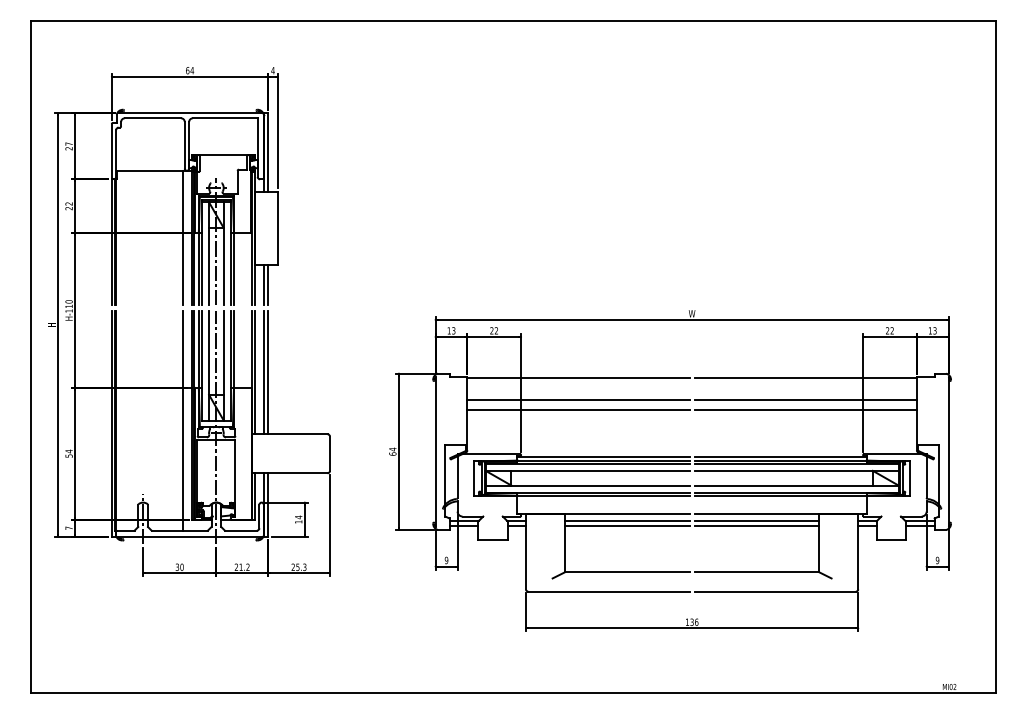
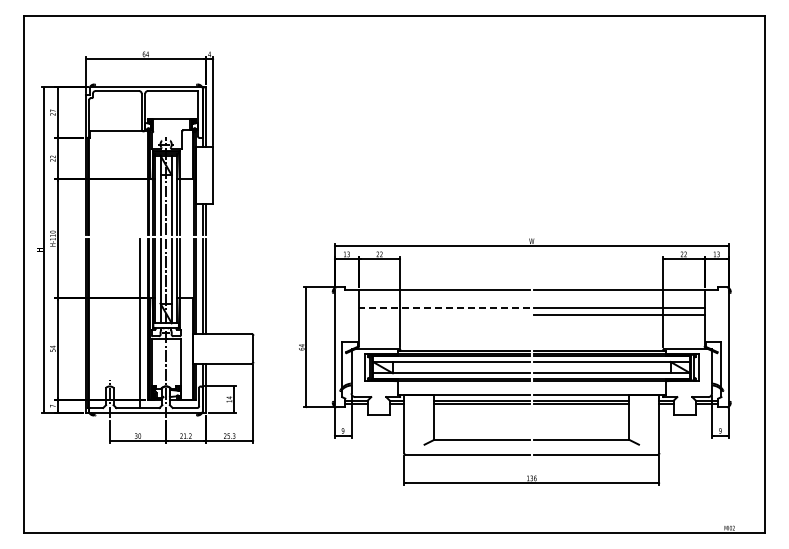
line: (183, 237) -> (140, 182), removed
line: (577, 399) -> (443, 307), solid -> dashed
line: (578, 410) -> (444, 315), removed

